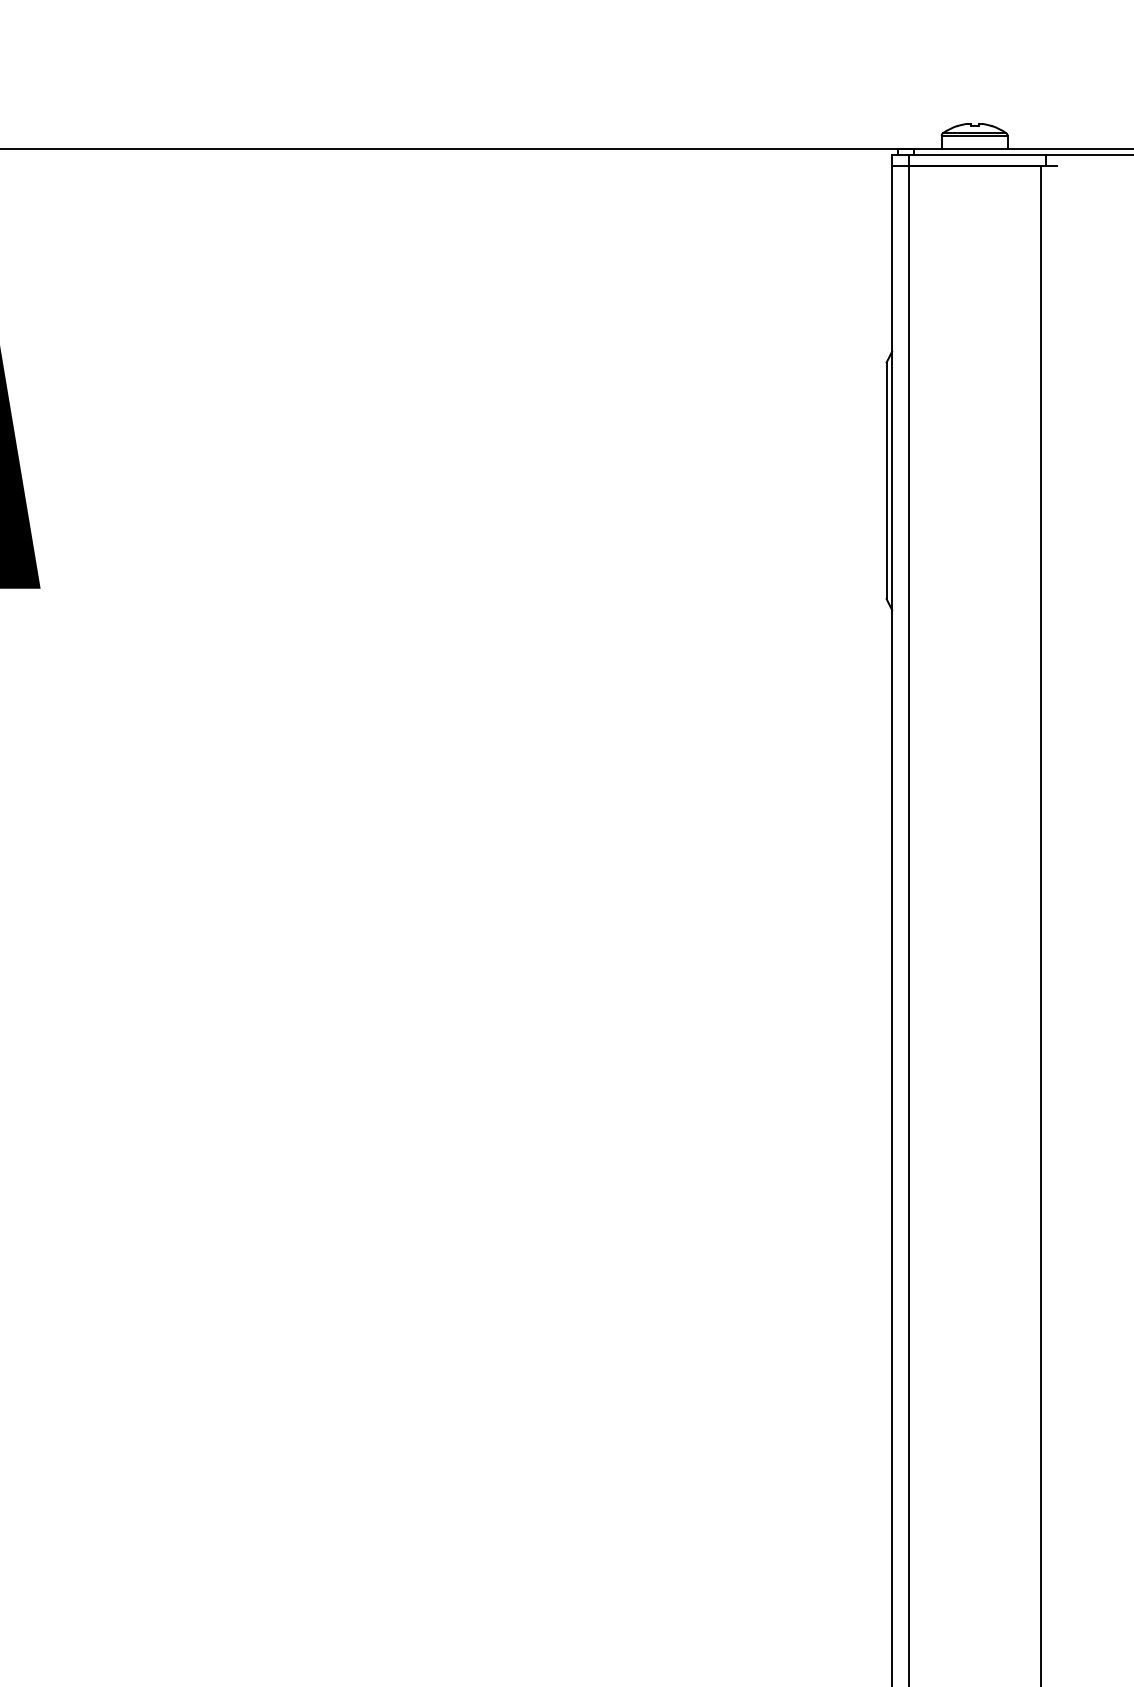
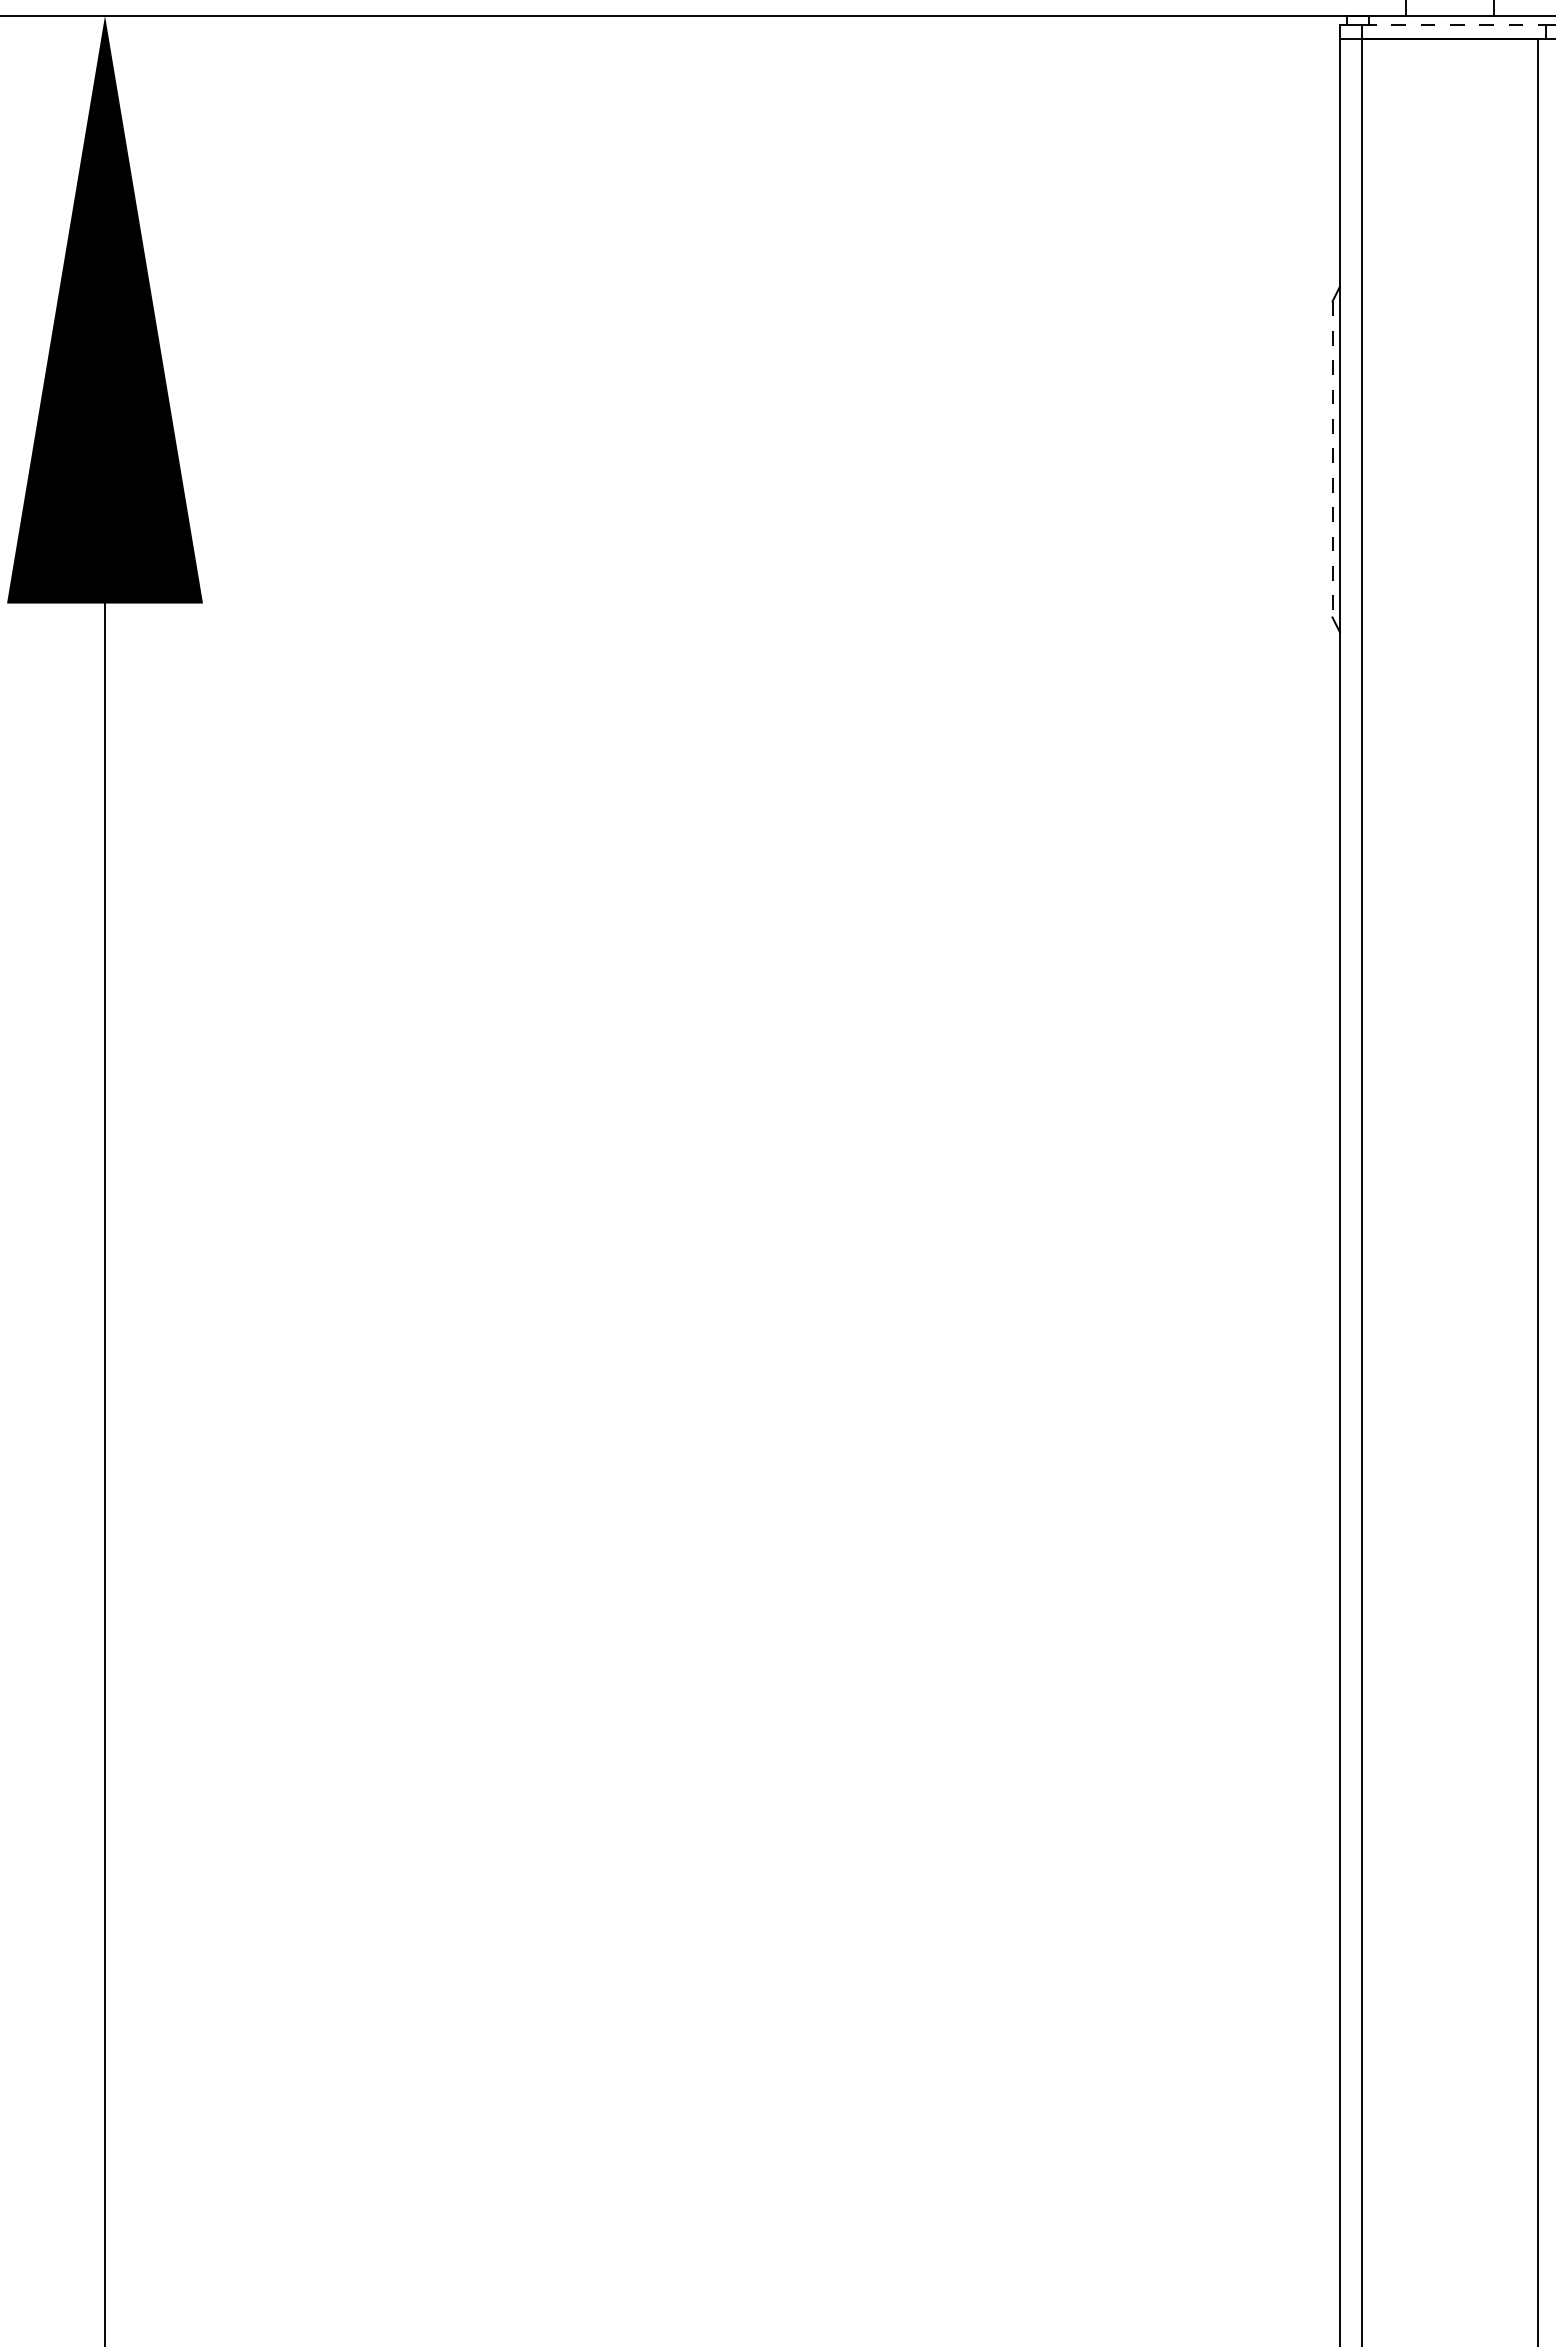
line: (977, 155) -> (1453, 24), solid -> dashed
line: (886, 480) -> (1332, 459), solid -> dashed

